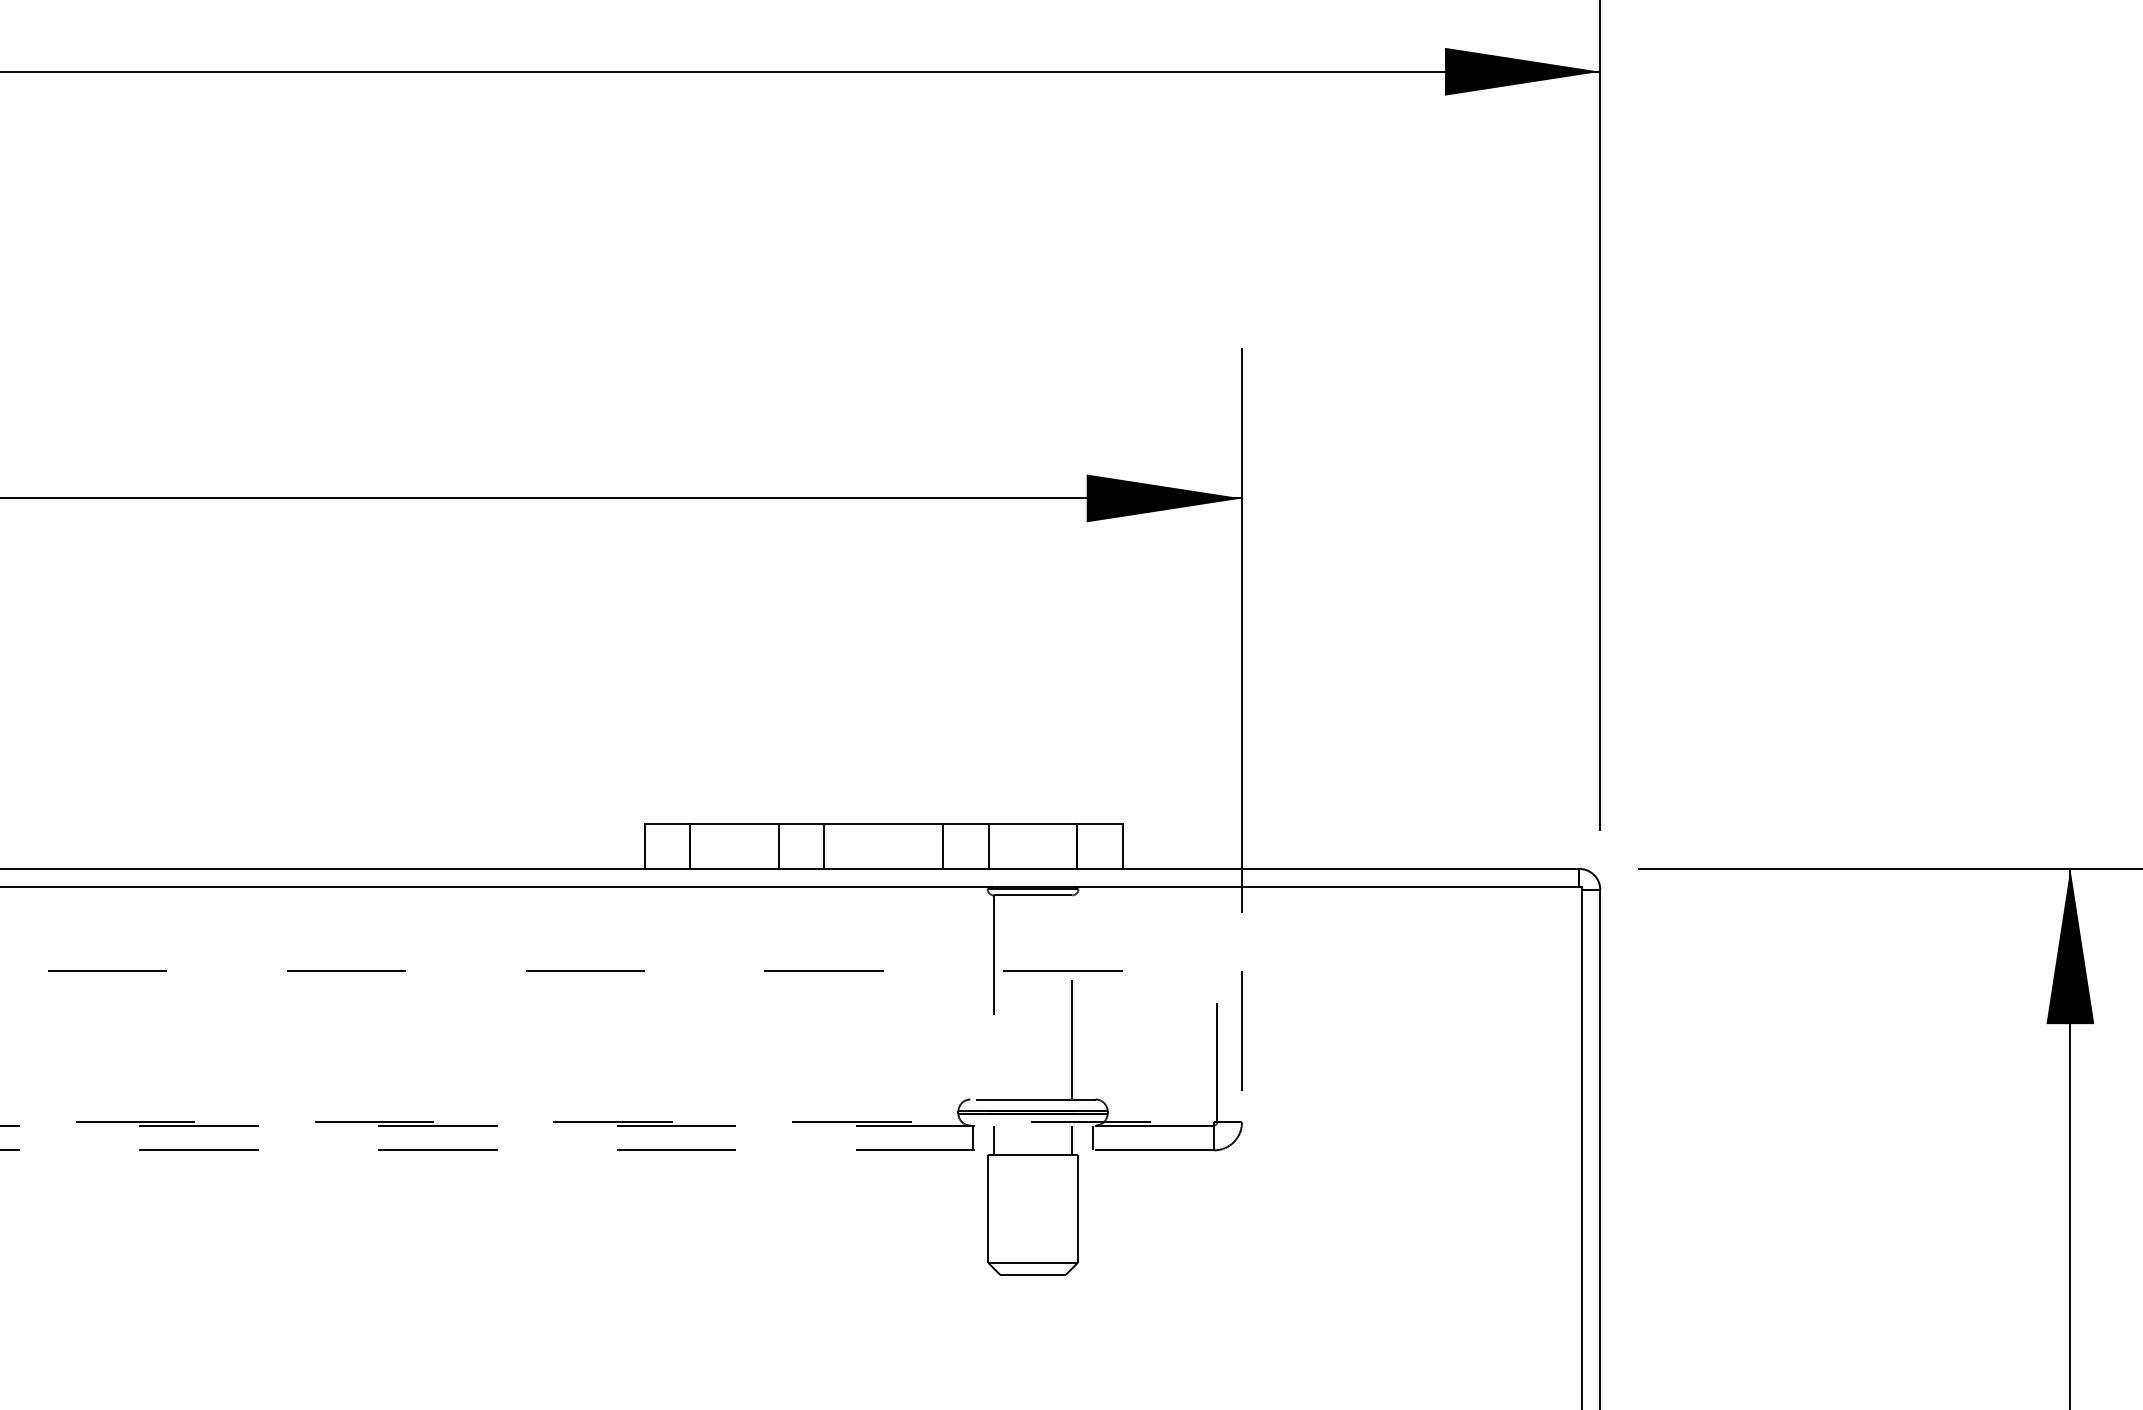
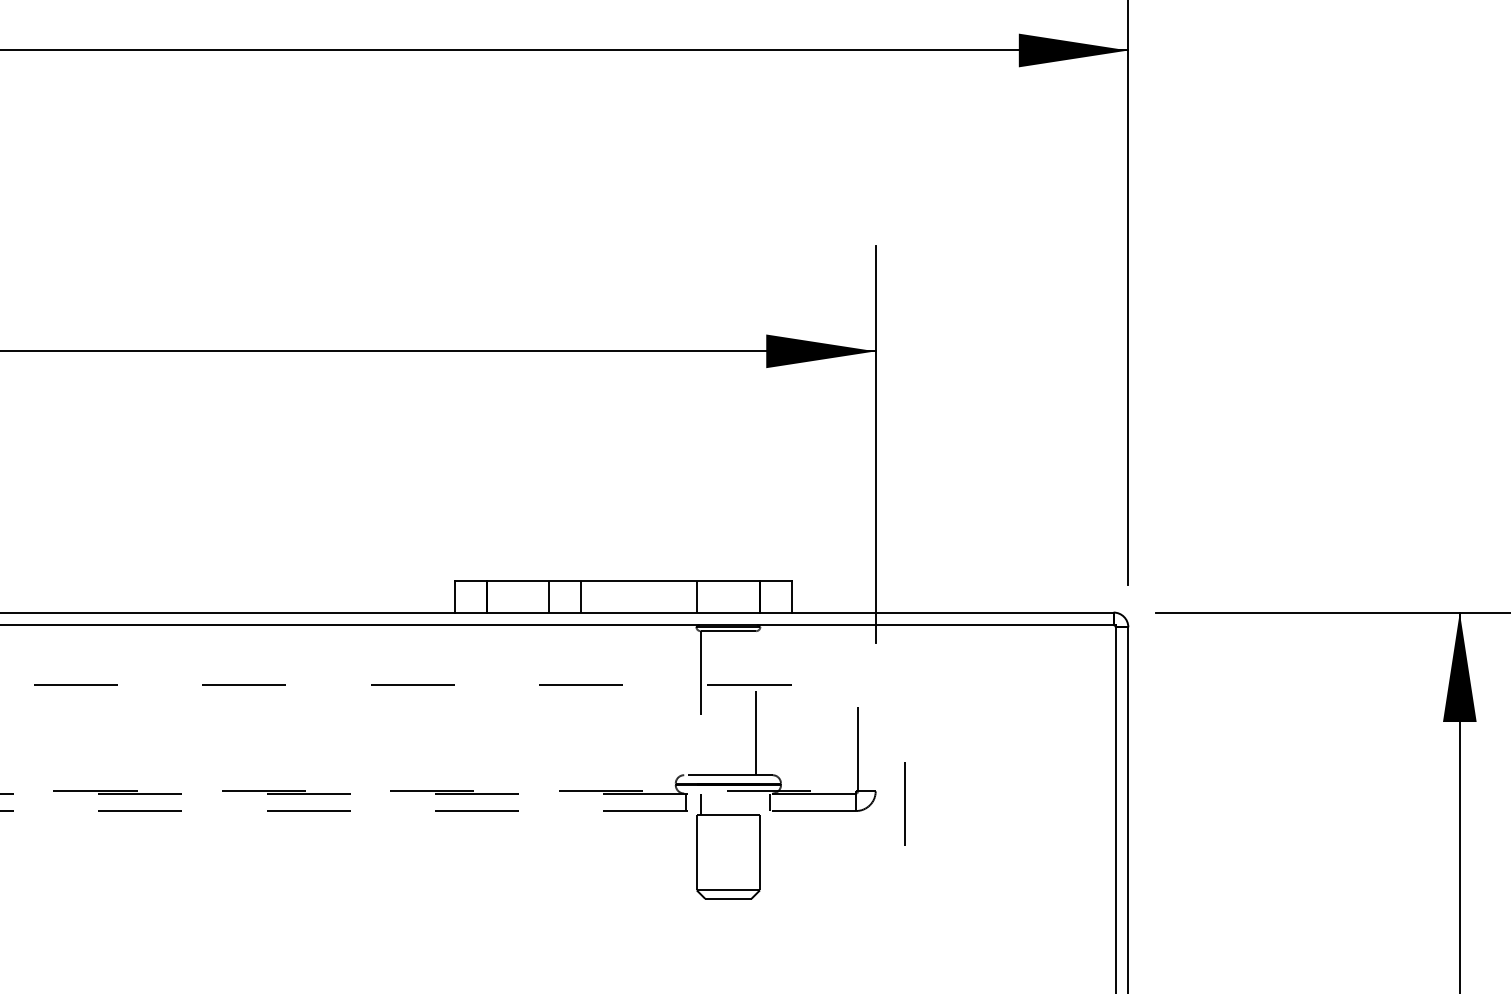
line: (943, 845) -> (665, 596), removed
line: (1241, 1030) -> (904, 803), moved
line: (1072, 1140) -> (756, 804), removed

